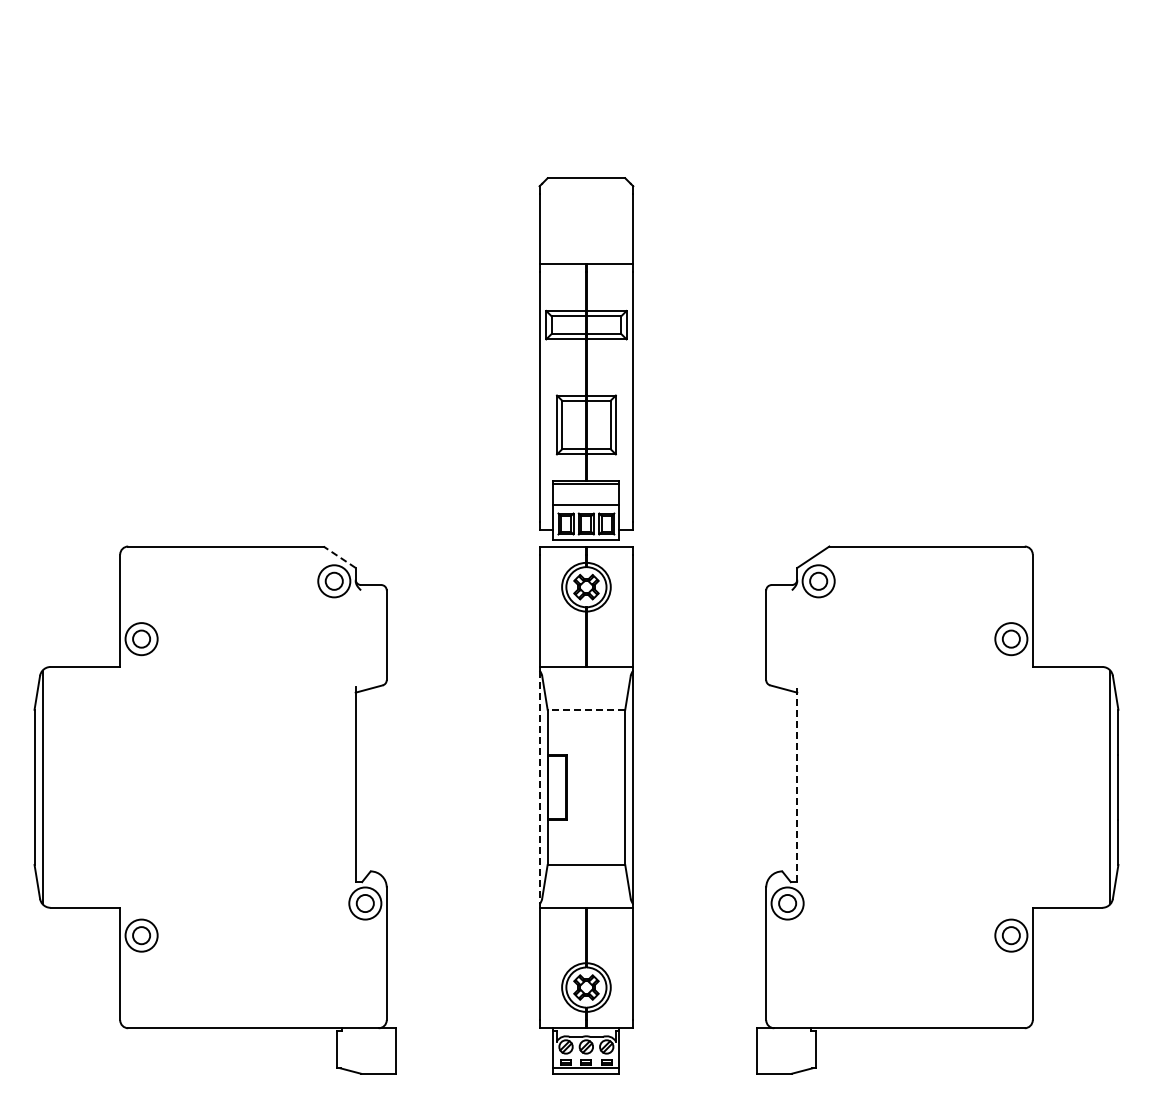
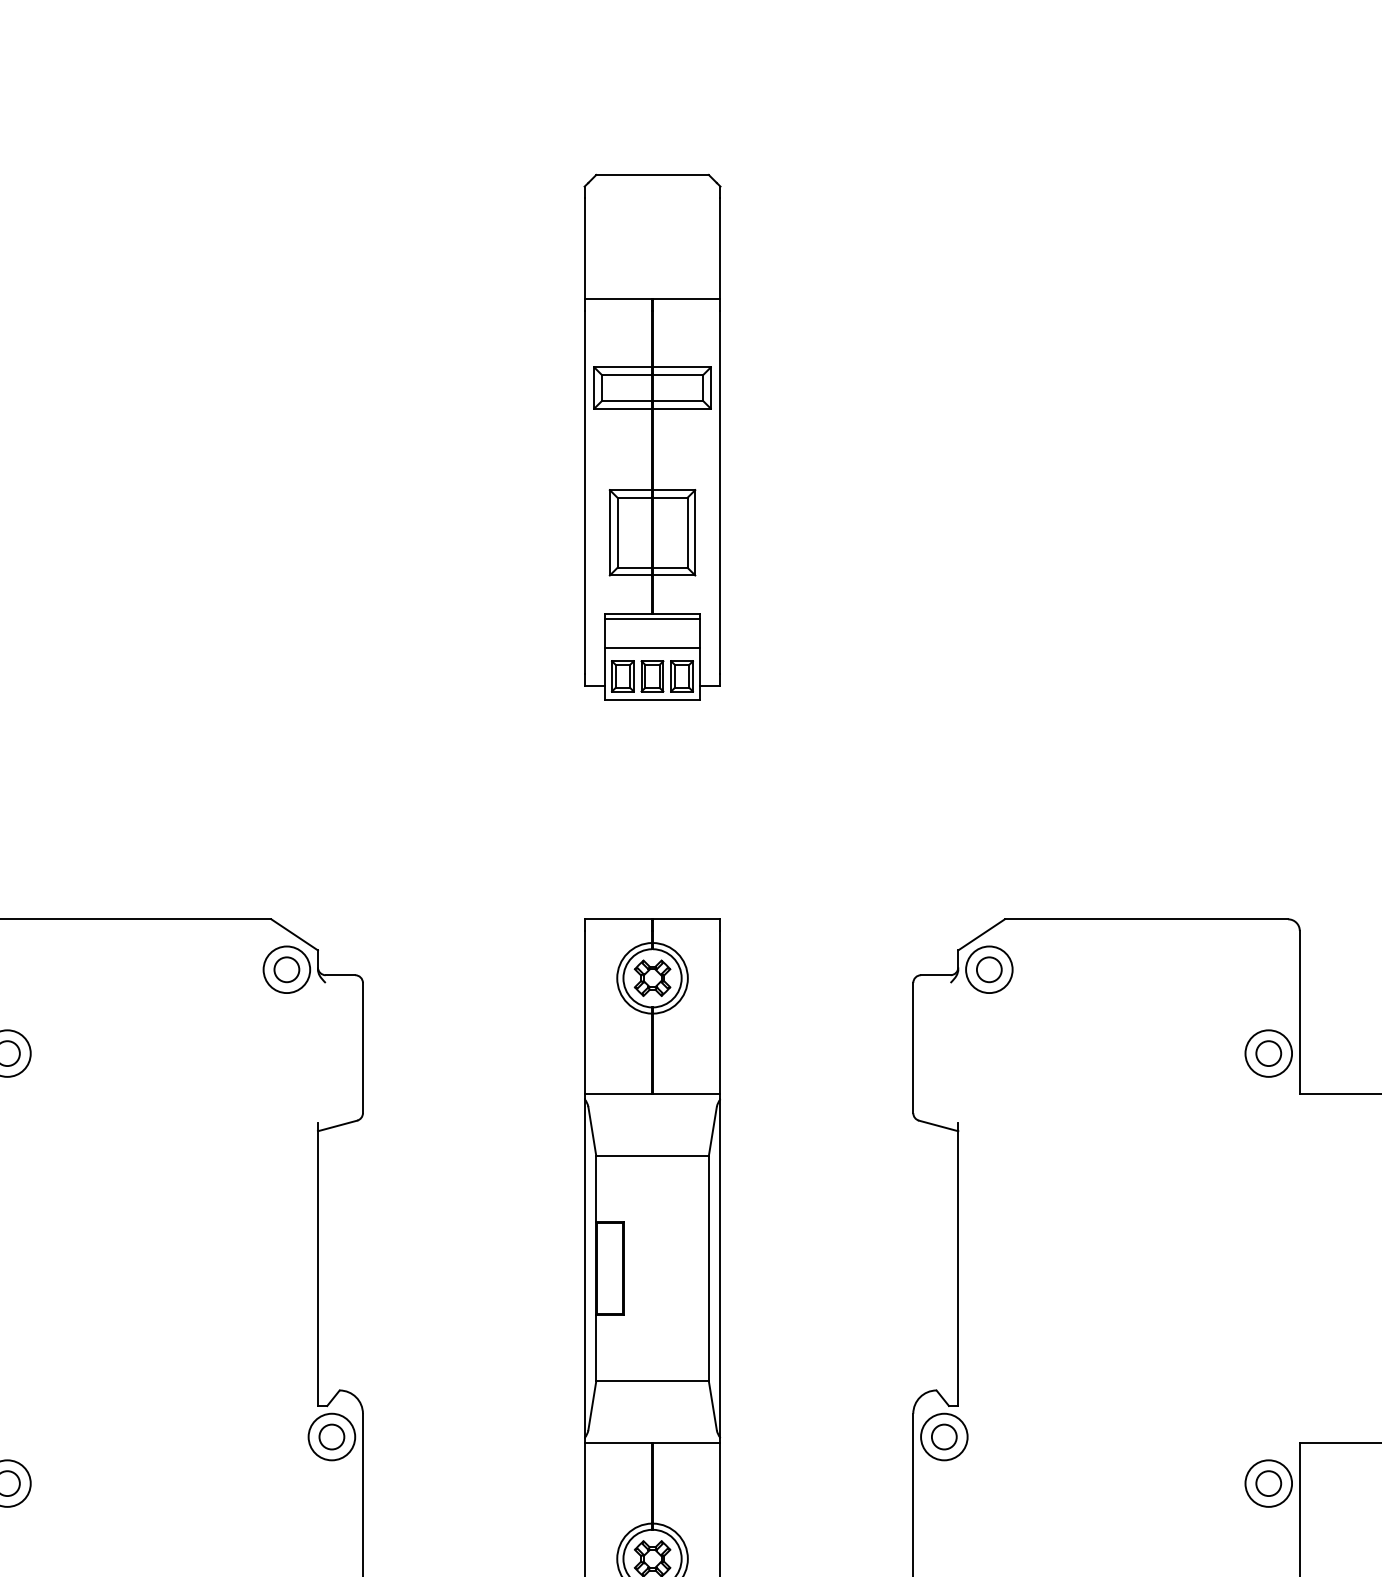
part: (586, 358) -> (652, 436), moved
line: (339, 556) -> (294, 933), dashed -> solid
line: (586, 709) -> (652, 1155), dashed -> solid
line: (797, 784) -> (958, 1264), dashed -> solid
line: (539, 787) -> (584, 1268), dashed -> solid

